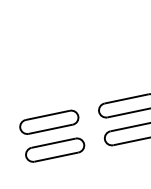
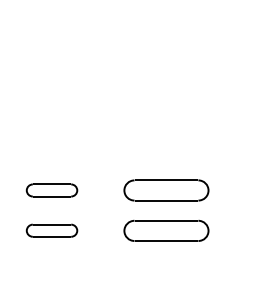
part: (48, 122) -> (51, 190), size x0.6
part: (54, 149) -> (51, 230), size x0.6

